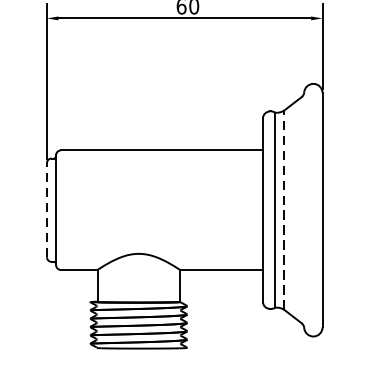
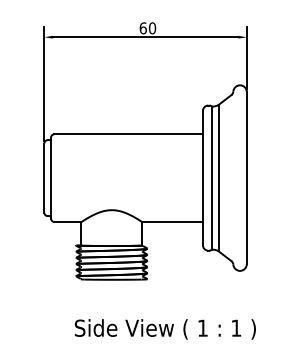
line: (284, 209) -> (218, 177), dashed -> solid
line: (47, 210) -> (44, 178), dashed -> solid

